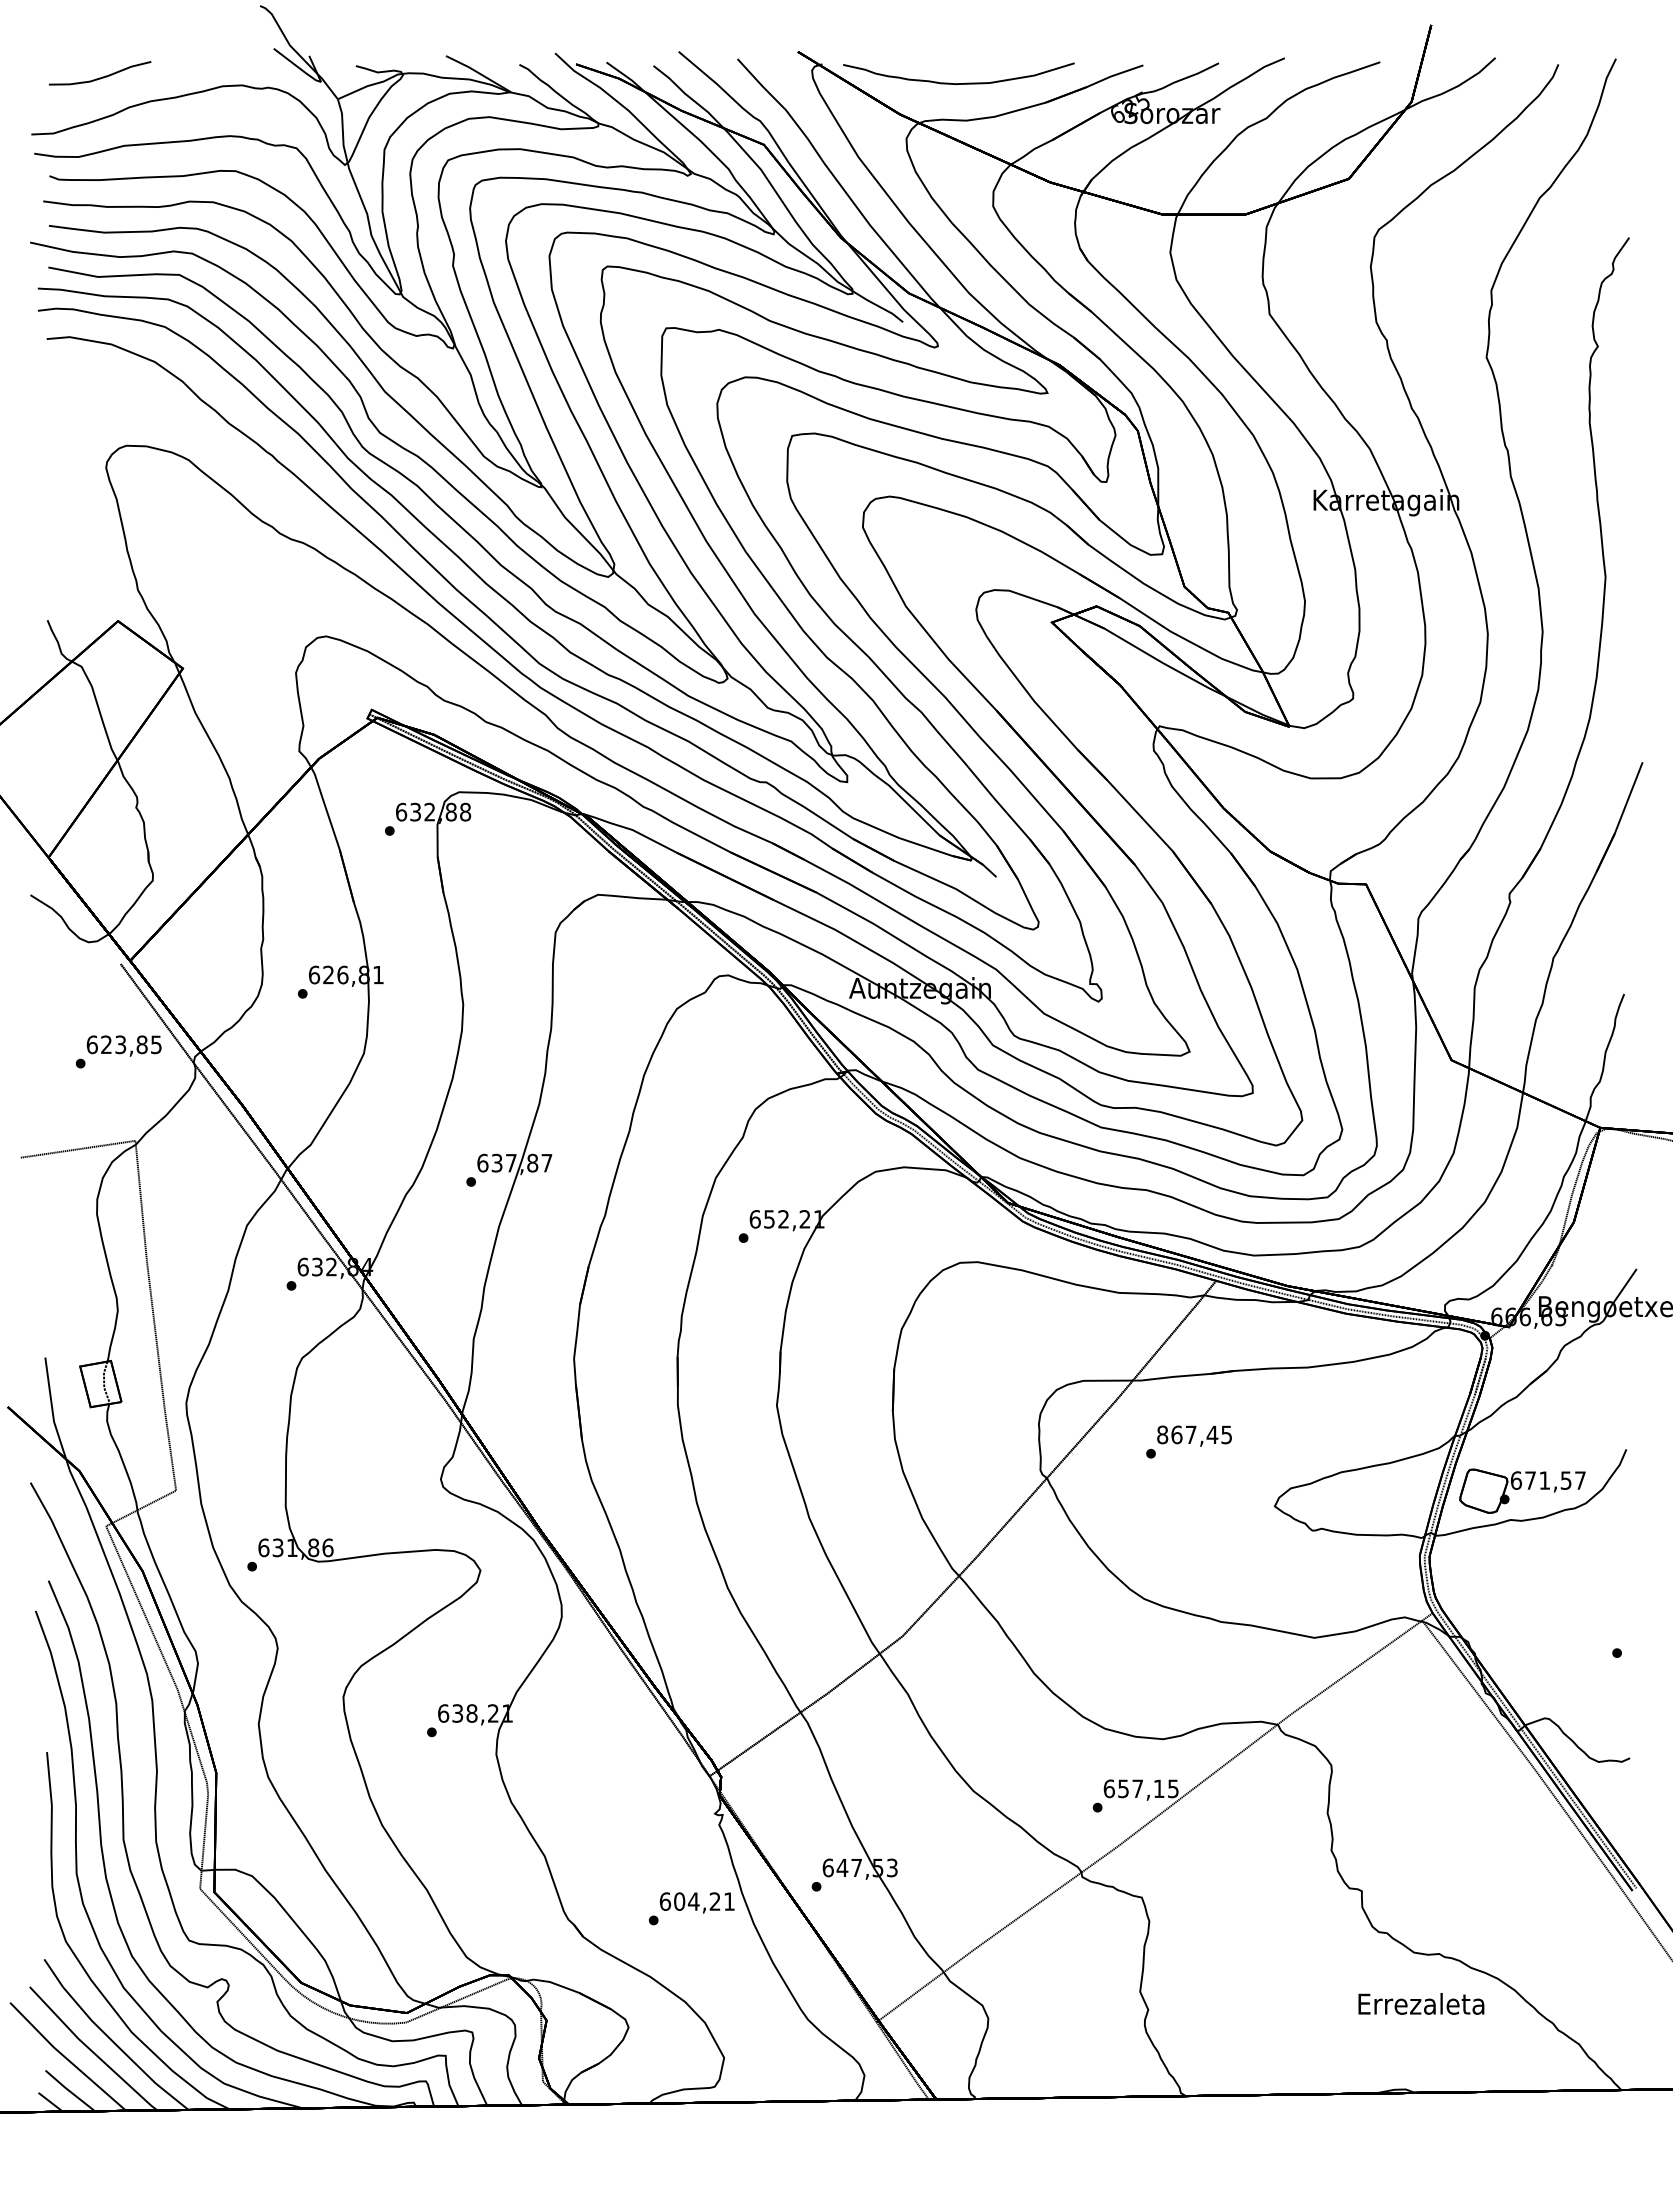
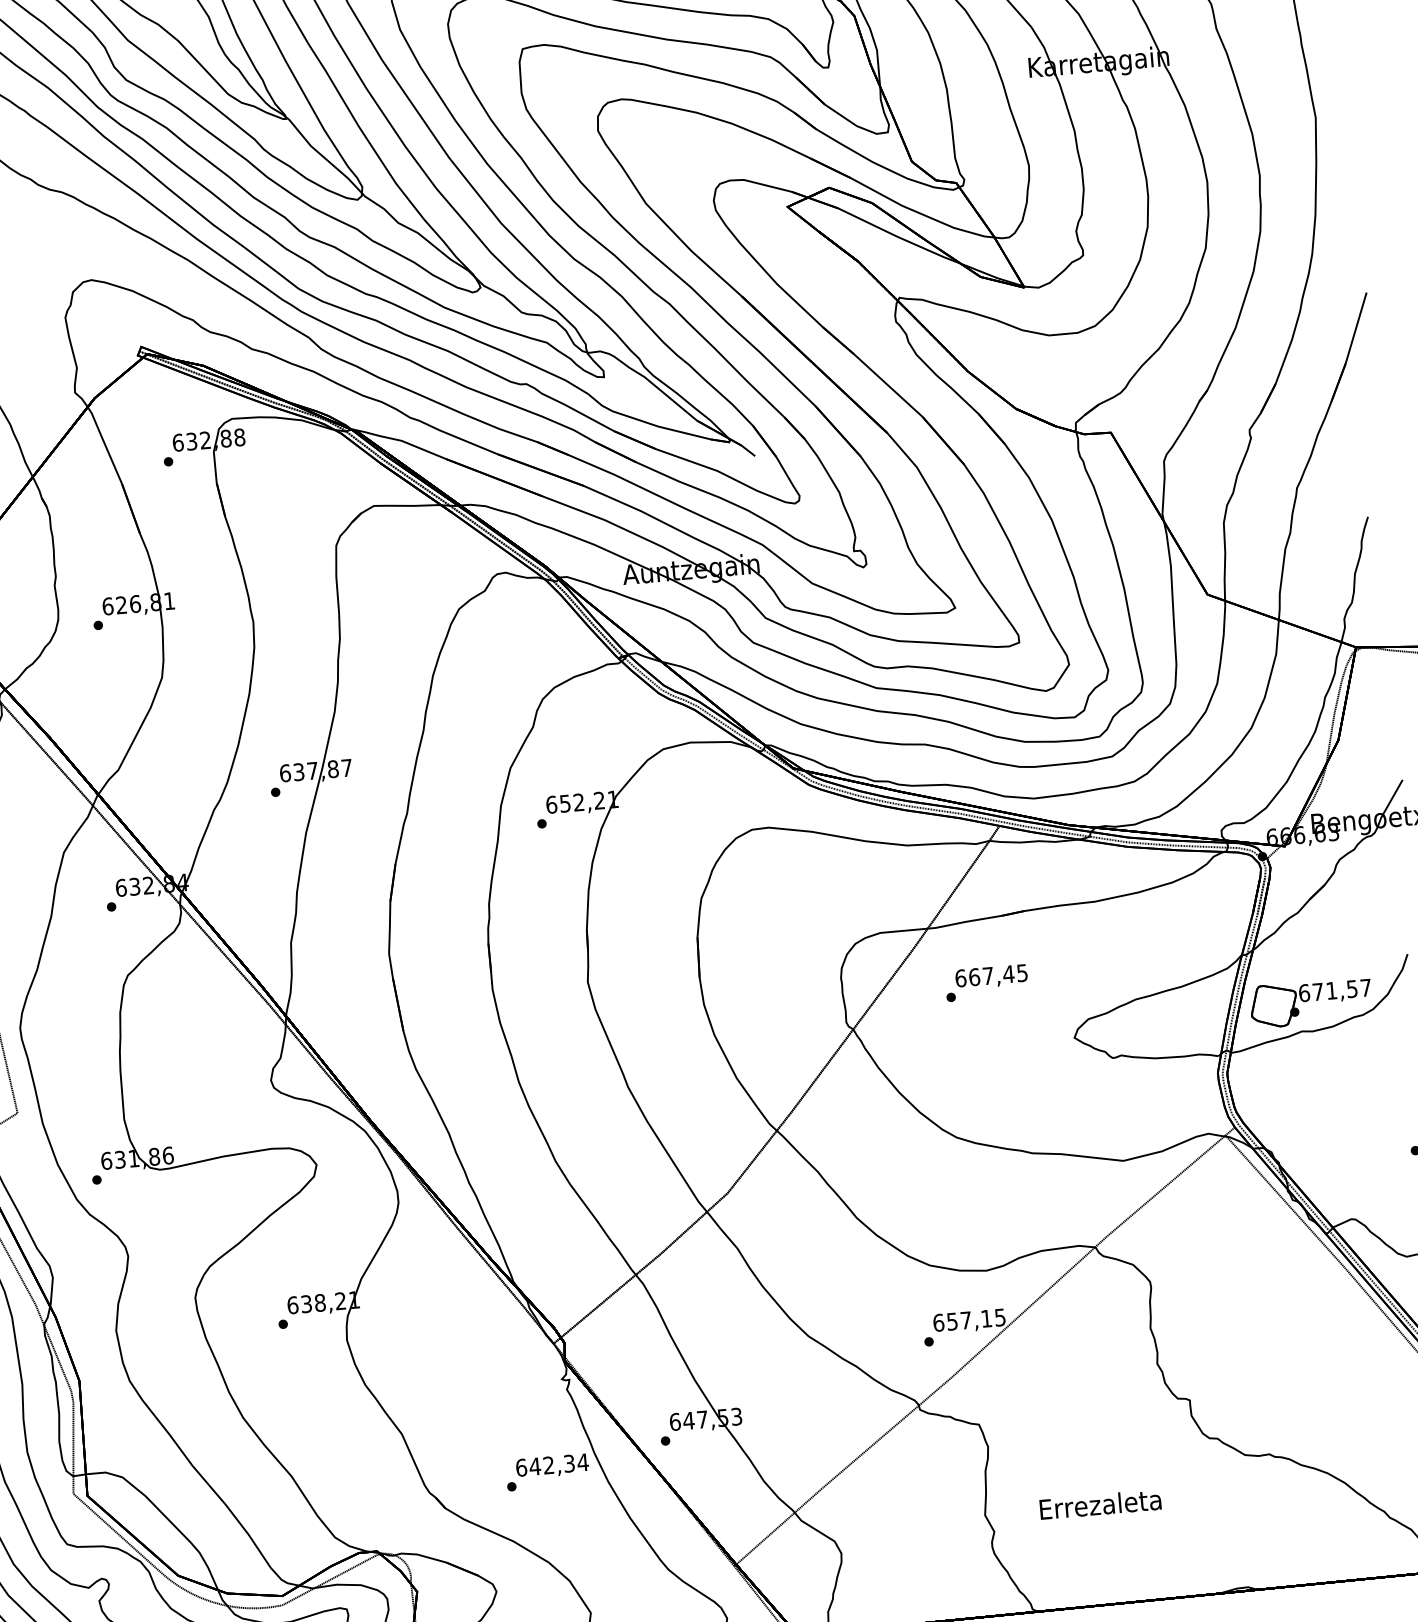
text: (1162, 1434) -> (960, 978), 867,45 -> 667,45
text: (704, 1901) -> (559, 1464), 604,21 -> 642,34
text: (1421, 2003) -> (1100, 1504), moved

